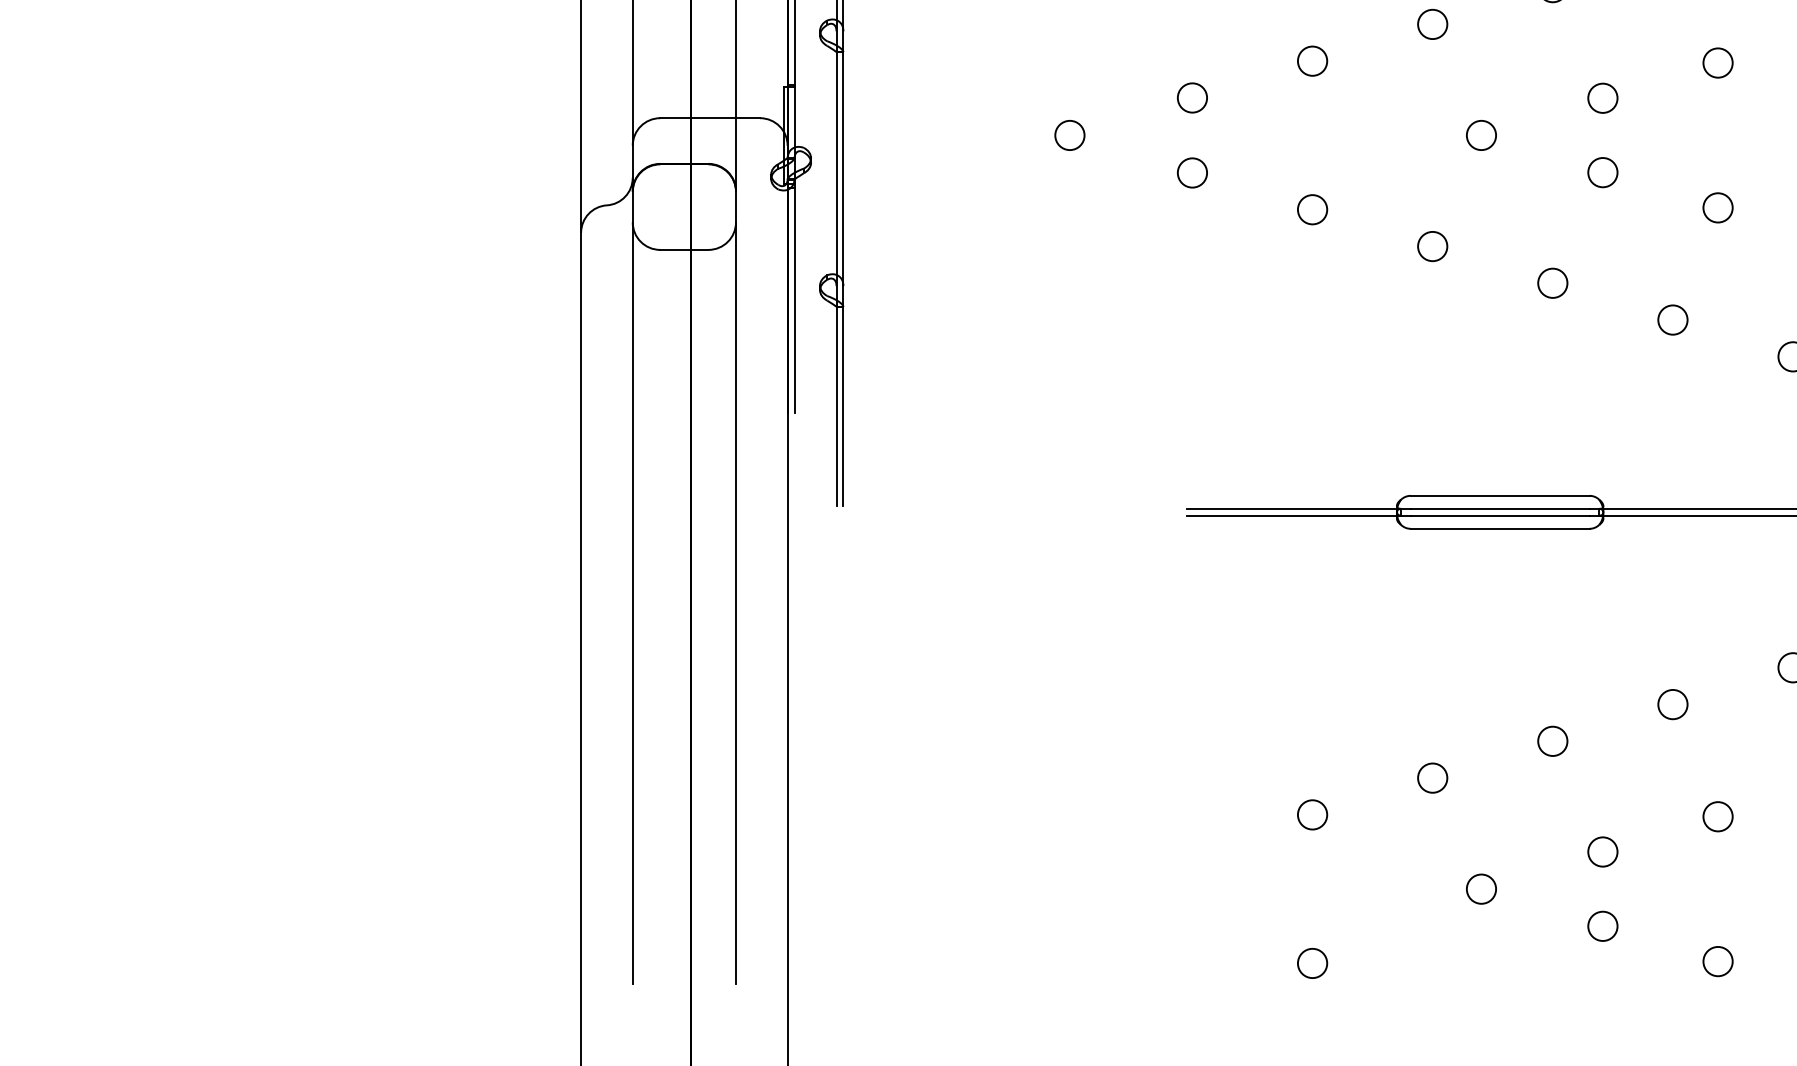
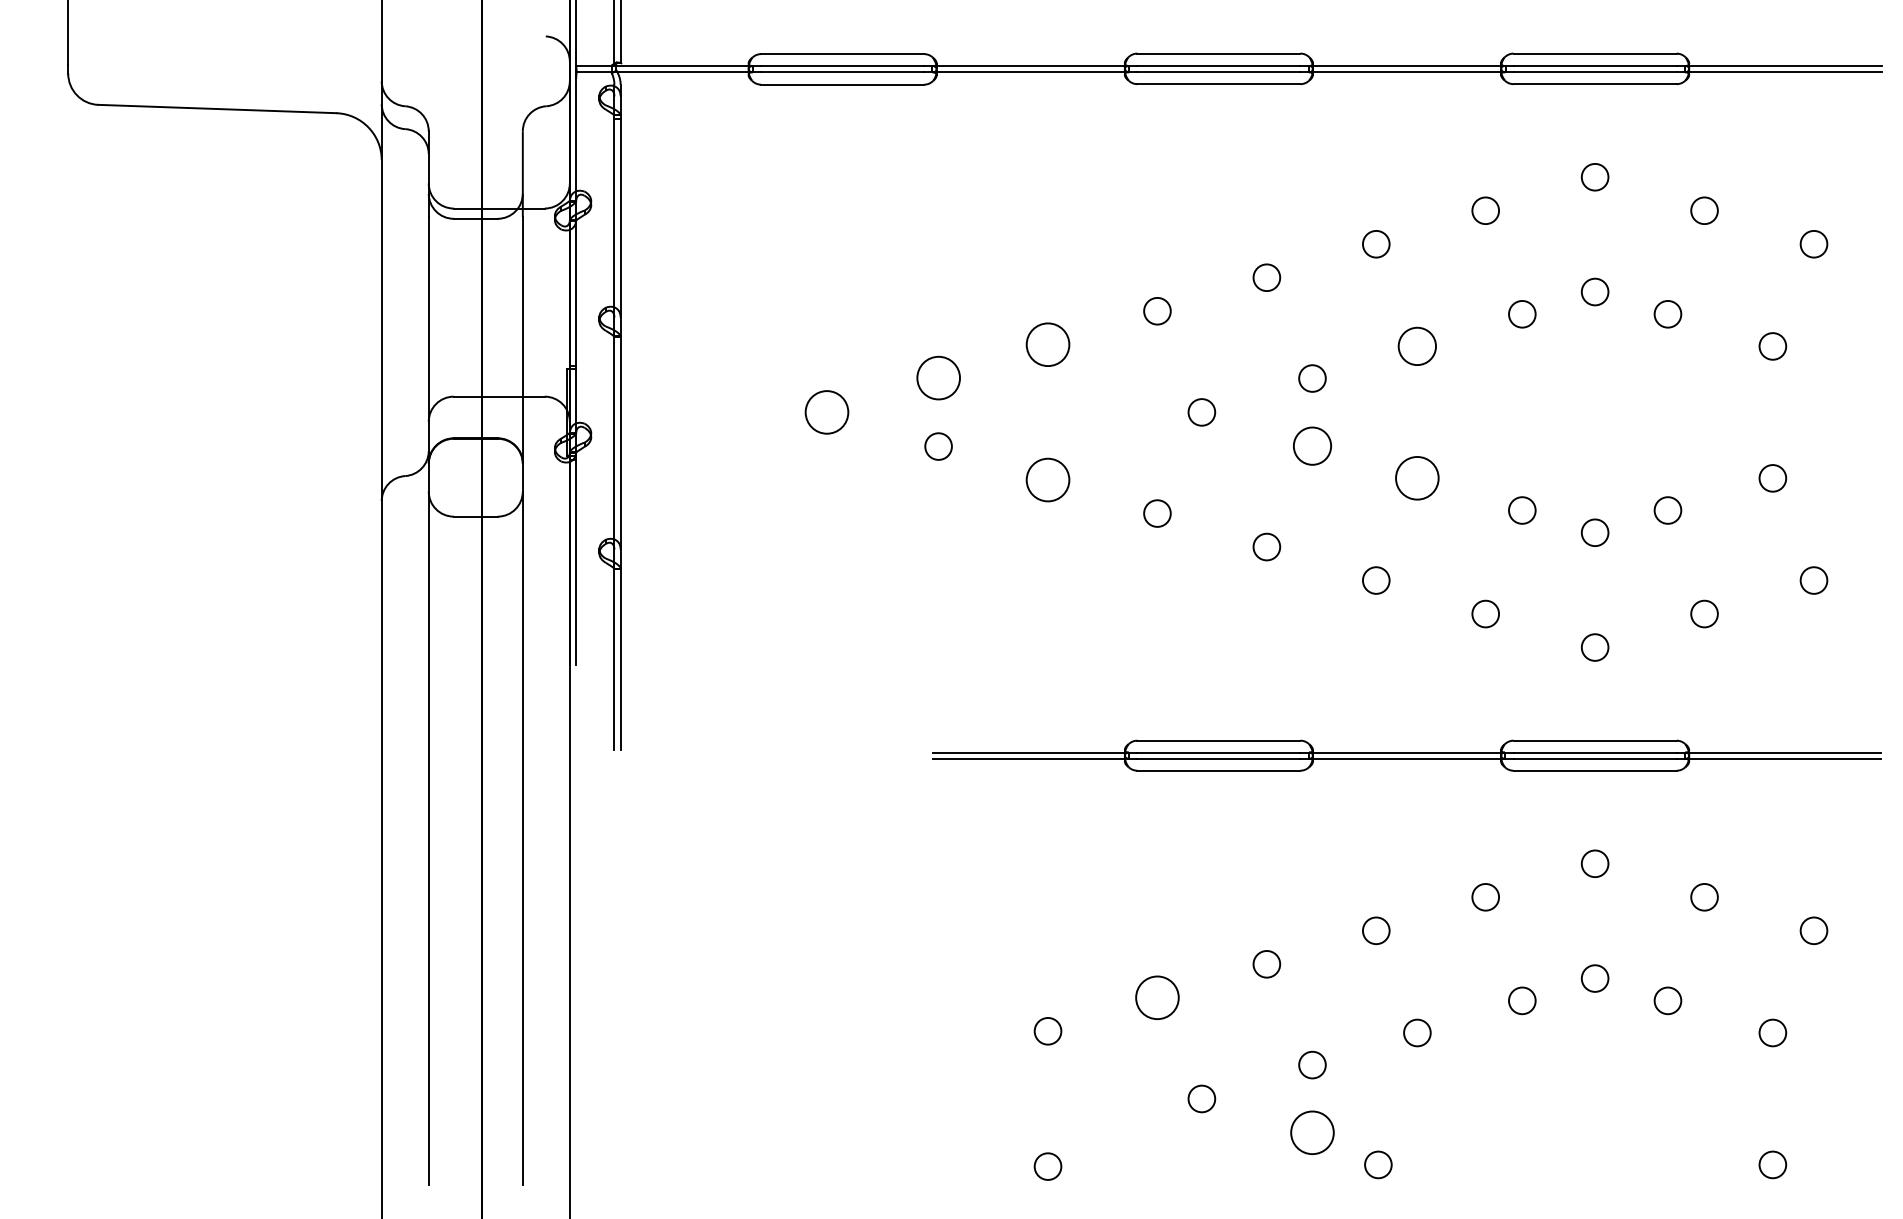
circle: (1311, 60) -> (1047, 344), size x1.6
circle: (1718, 63) -> (1417, 346), size x1.4
circle: (1192, 98) -> (938, 378), size x1.6
circle: (1069, 135) -> (826, 412), size x1.6
circle: (1602, 172) -> (1312, 446), size x1.4
circle: (1718, 208) -> (1417, 478), size x1.6
circle: (1311, 209) -> (1047, 479), size x1.6
circle: (1432, 777) -> (1157, 997), size x1.6
circle: (1602, 925) -> (1312, 1132), size x1.6
circle: (1718, 961) -> (1378, 1164), moved

